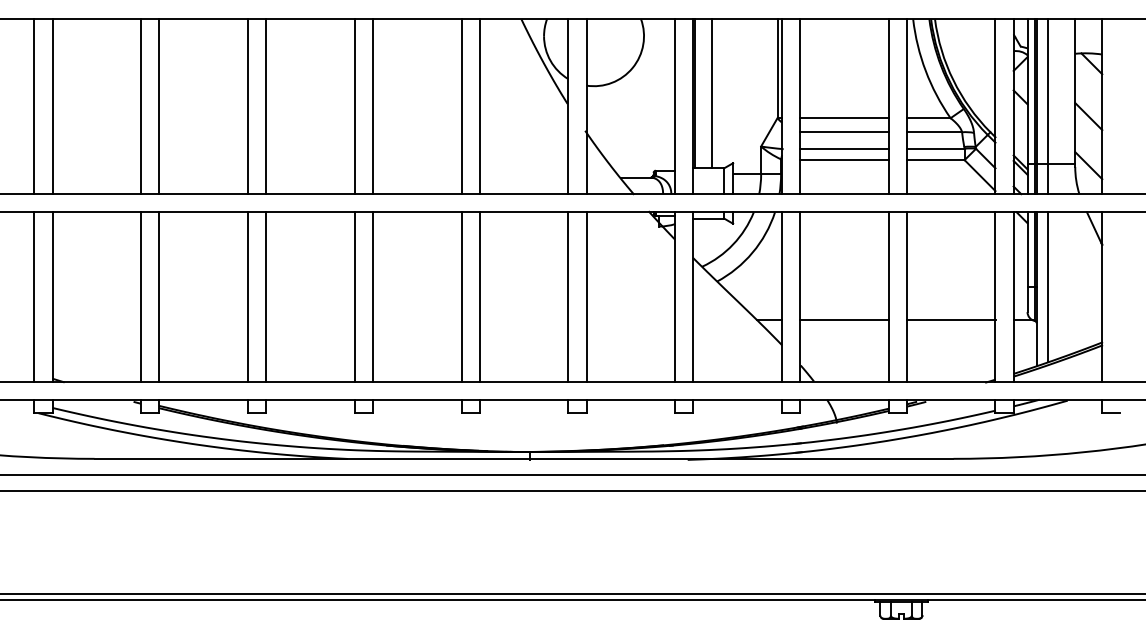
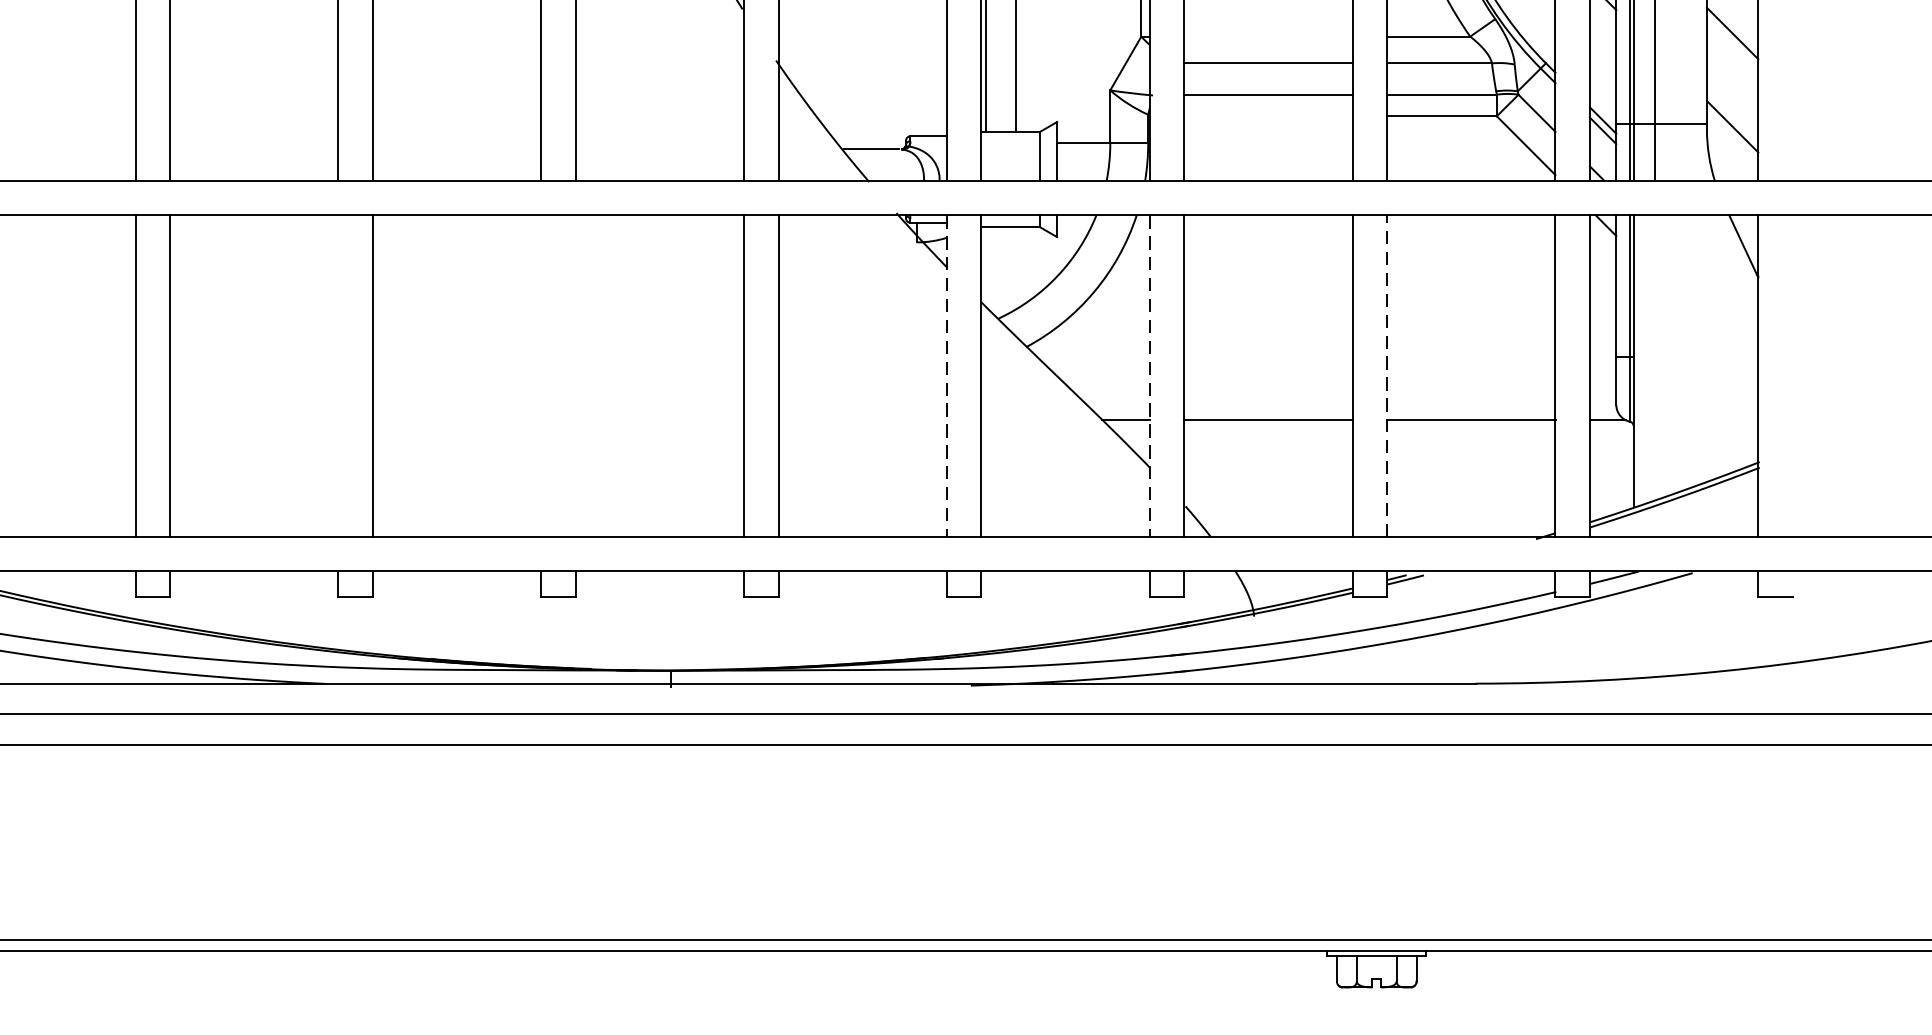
line: (844, 118) -> (1268, 37), removed
line: (844, 160) -> (1268, 116), removed
line: (1047, 286) -> (1654, 356), removed
line: (354, 296) -> (337, 375), removed
line: (461, 296) -> (541, 375), removed
line: (479, 296) -> (575, 375), removed
line: (675, 296) -> (947, 375), solid -> dashed
line: (781, 296) -> (1148, 375), solid -> dashed
line: (906, 296) -> (1386, 375), solid -> dashed

